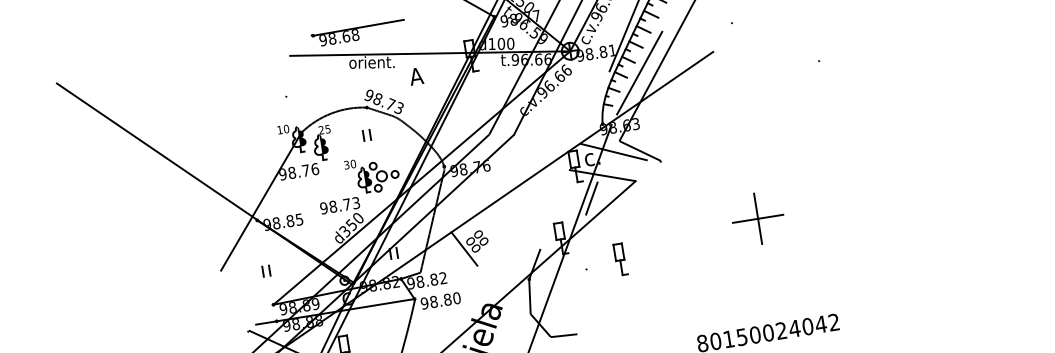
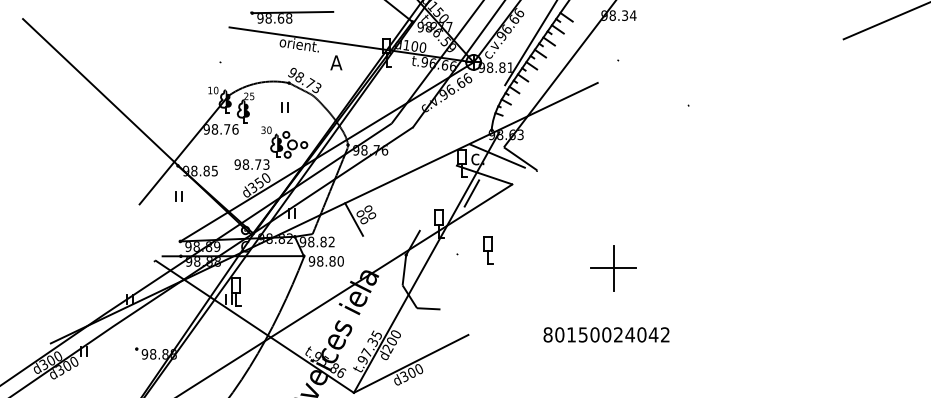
line: (639, 72) -> (530, 90), removed
part: (758, 219) -> (613, 268), moved
part: (266, 271) -> (178, 196), moved

